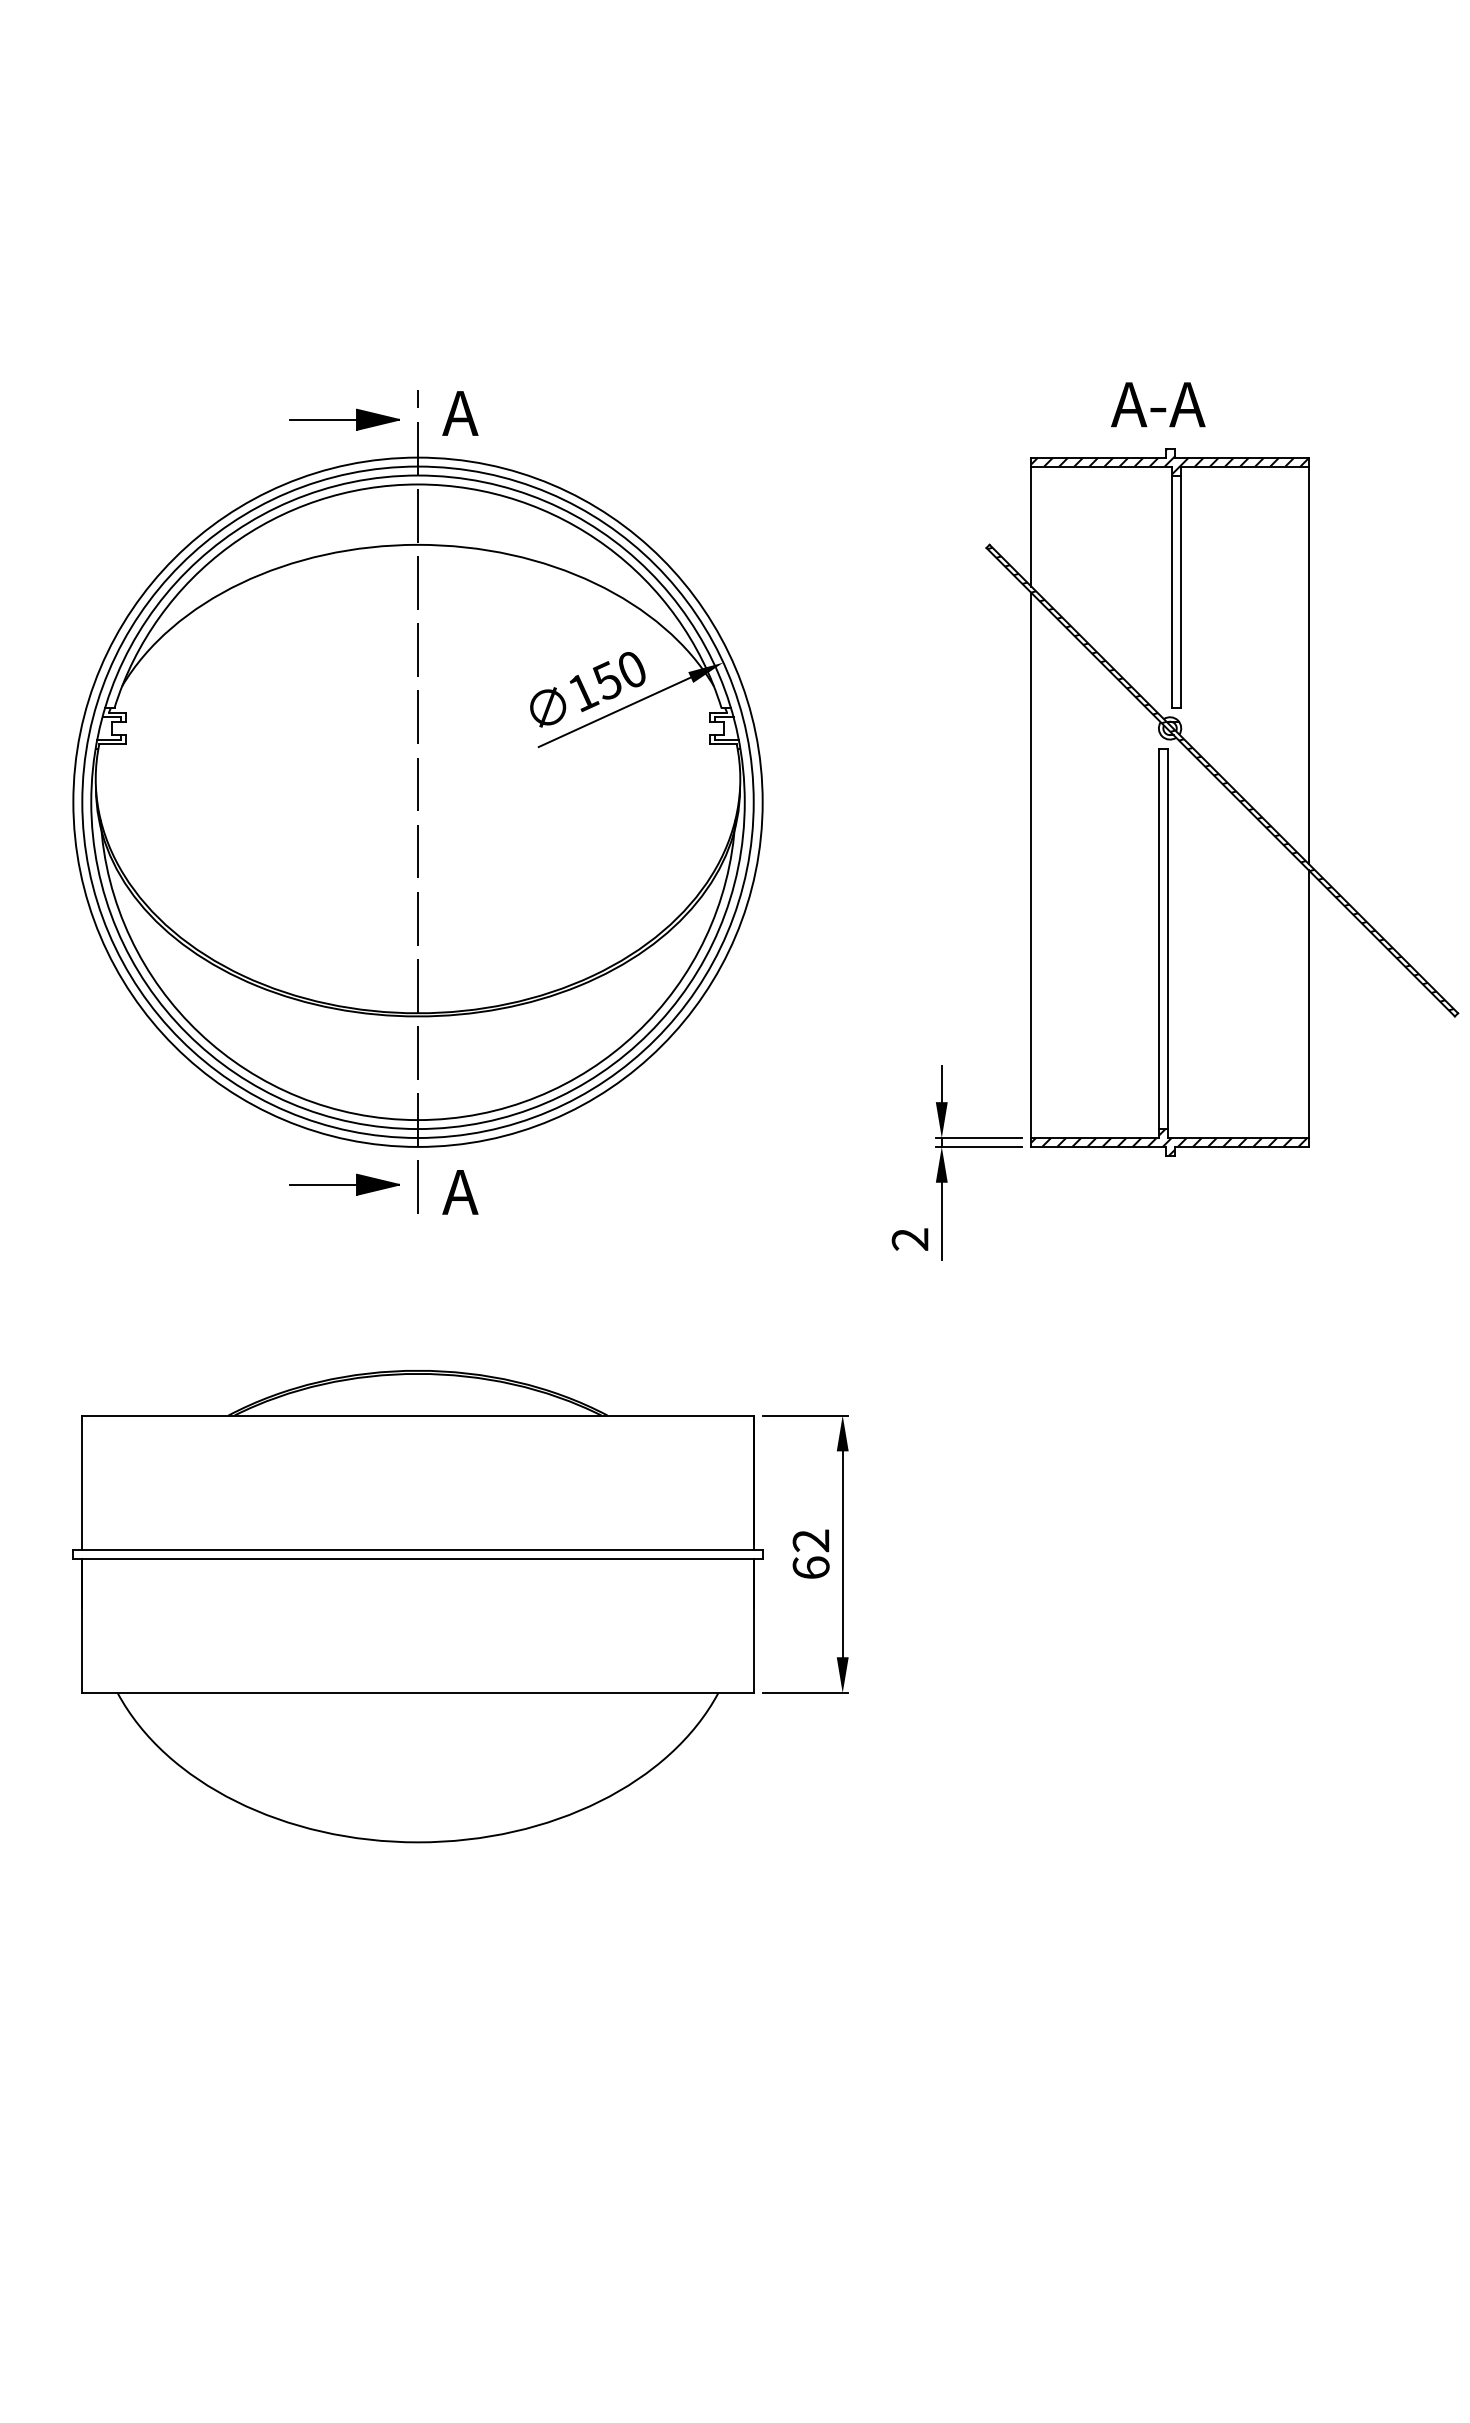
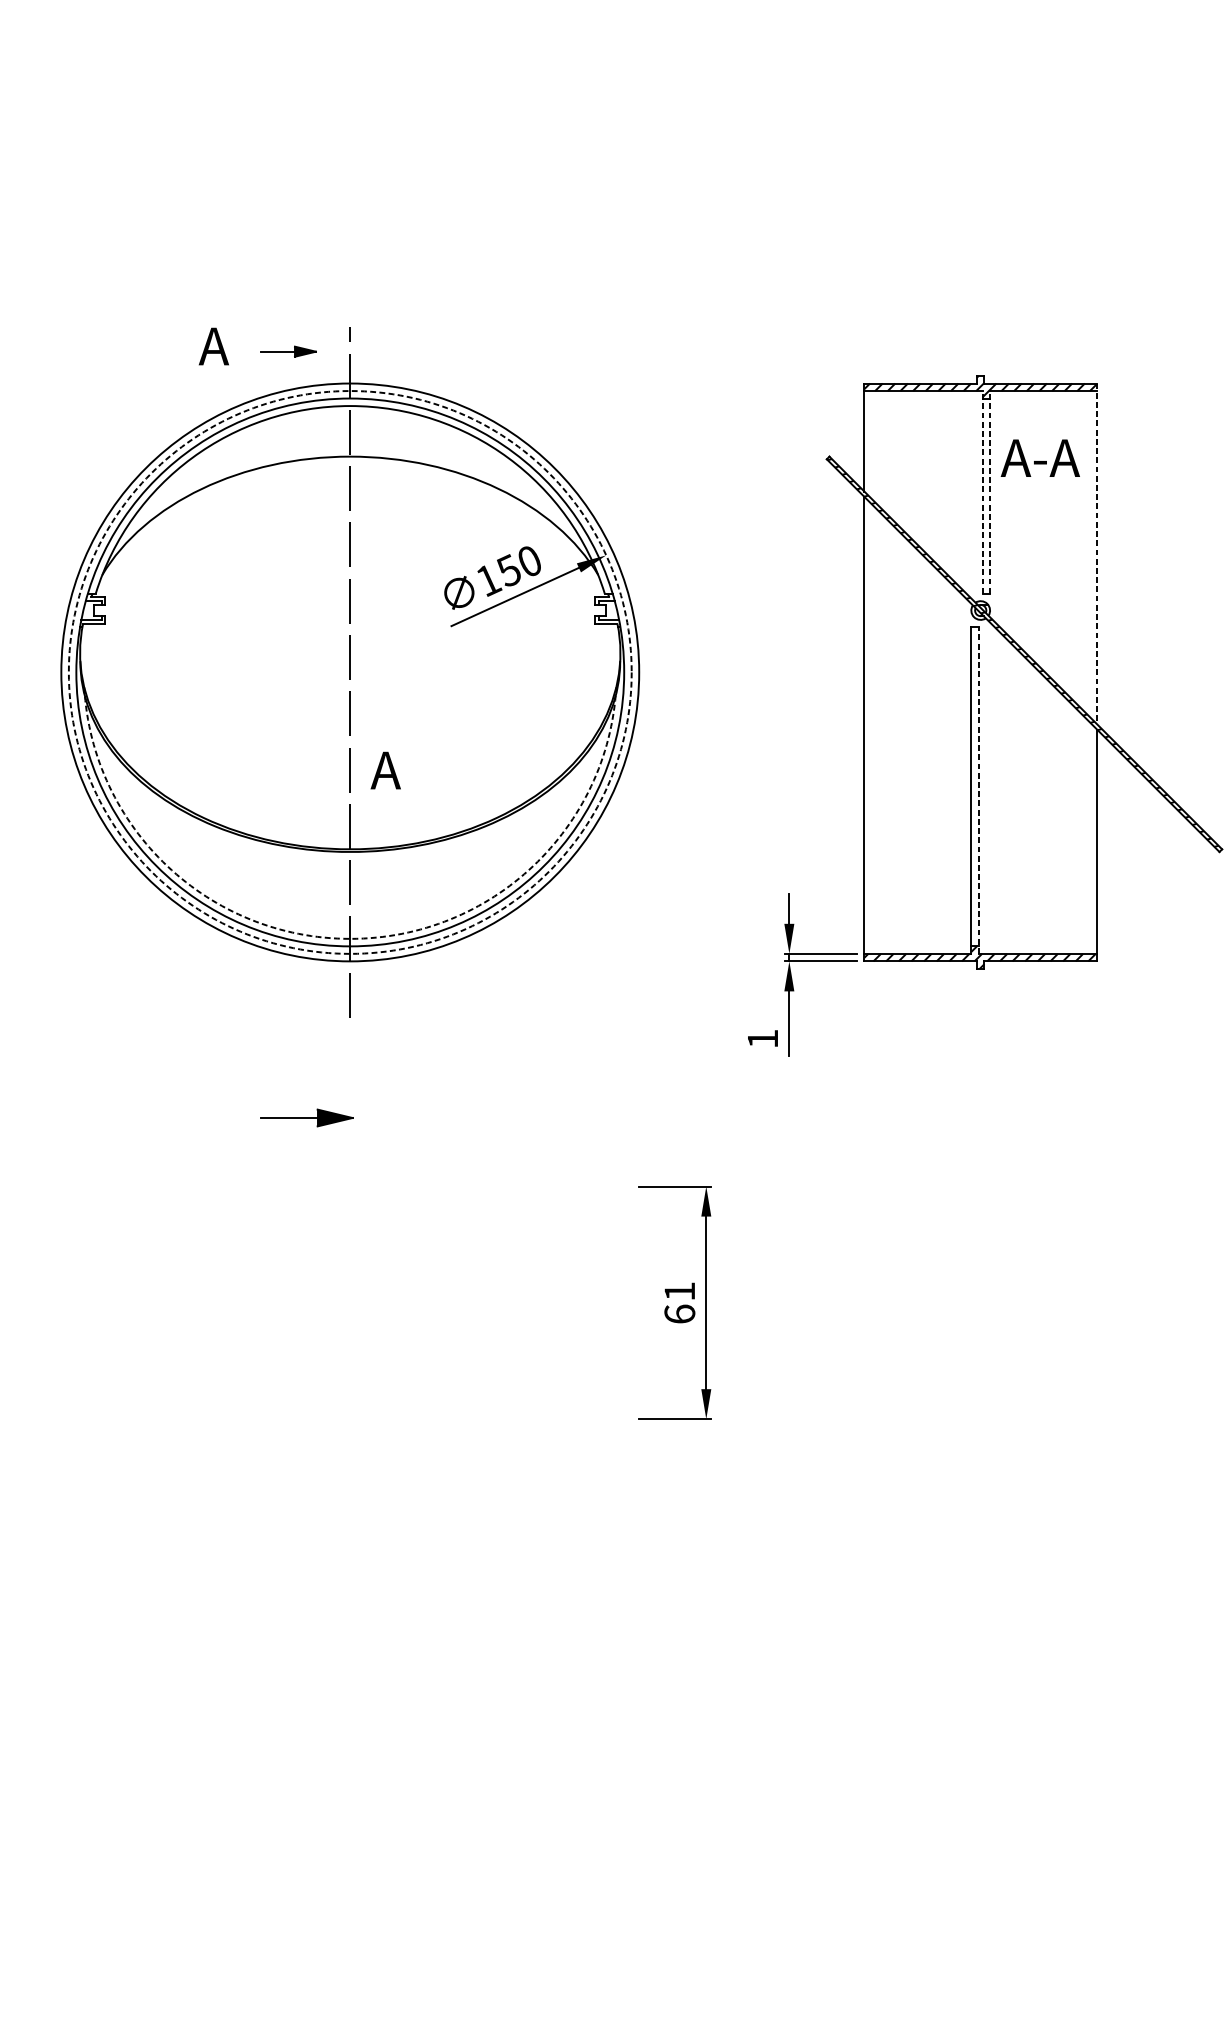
text: (1158, 404) -> (1040, 458), moved
text: (460, 413) -> (214, 346), moved
part: (344, 419) -> (288, 351), size x0.6
line: (1172, 587) -> (982, 492), solid -> dashed
line: (1181, 587) -> (990, 492), solid -> dashed
line: (1308, 661) -> (1096, 554), solid -> dashed
circle: (417, 802) -> (349, 672), solid -> dashed
line: (1167, 943) -> (978, 790), solid -> dashed
arc: (418, 1120) -> (350, 939), solid -> dashed
part: (344, 1184) -> (307, 1117), moved
text: (460, 1192) -> (385, 770), moved
text: (909, 1239) -> (762, 1038), 2 -> 1
text: (810, 1540) -> (679, 1291), 62 -> 61
part: (417, 1606) -> (349, 1346), removed

